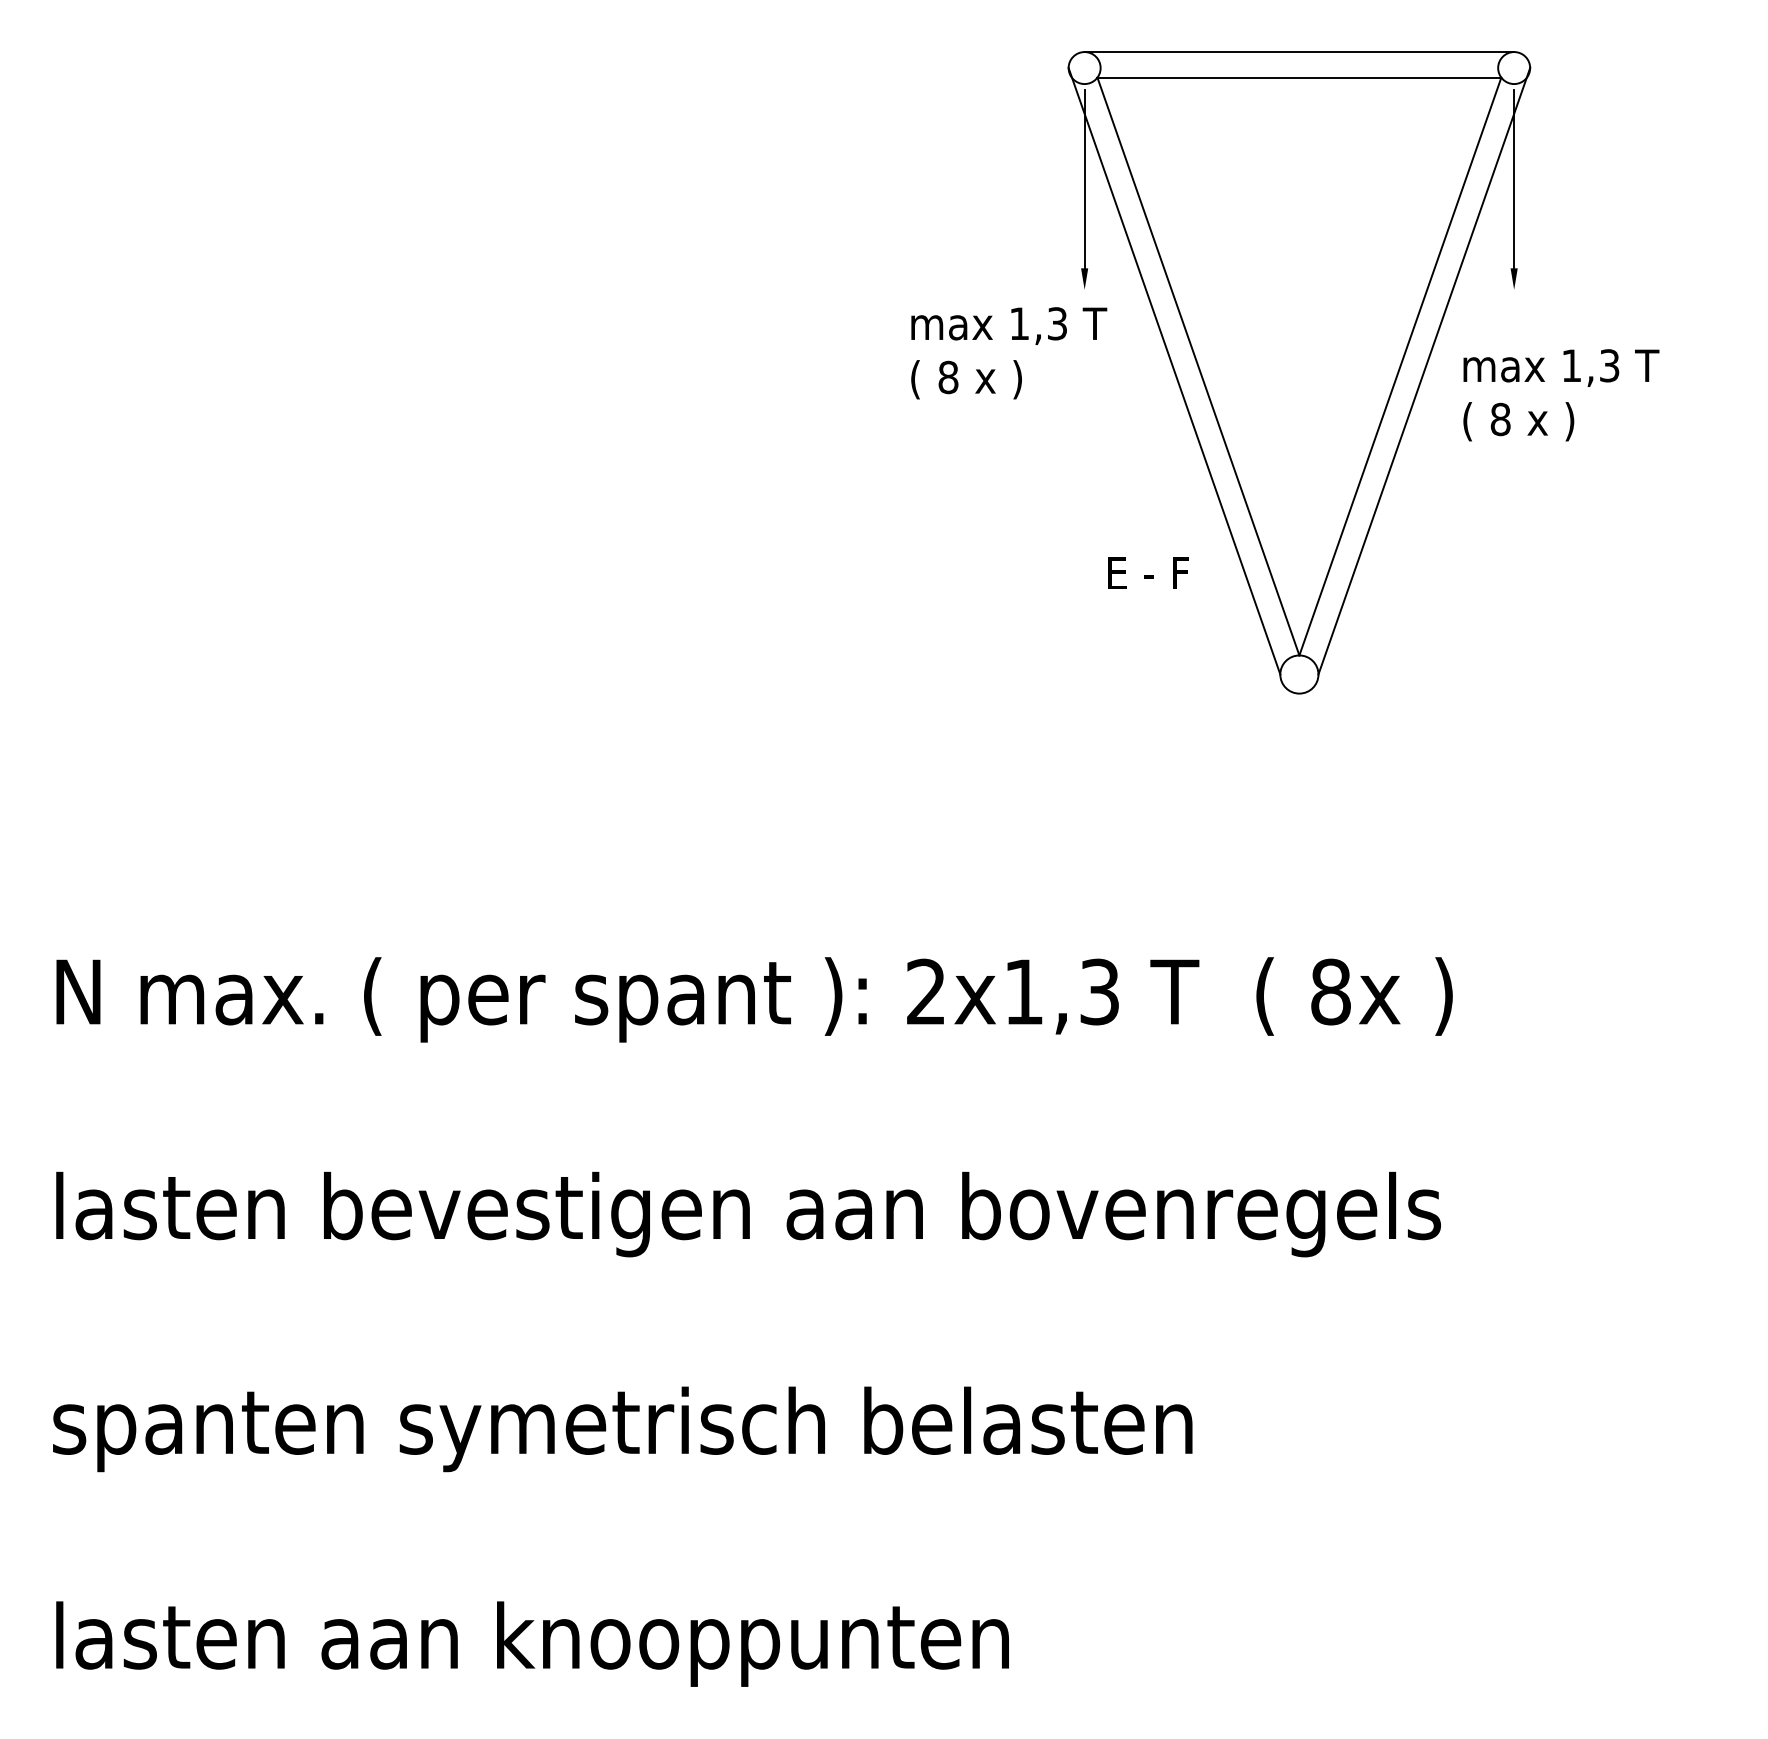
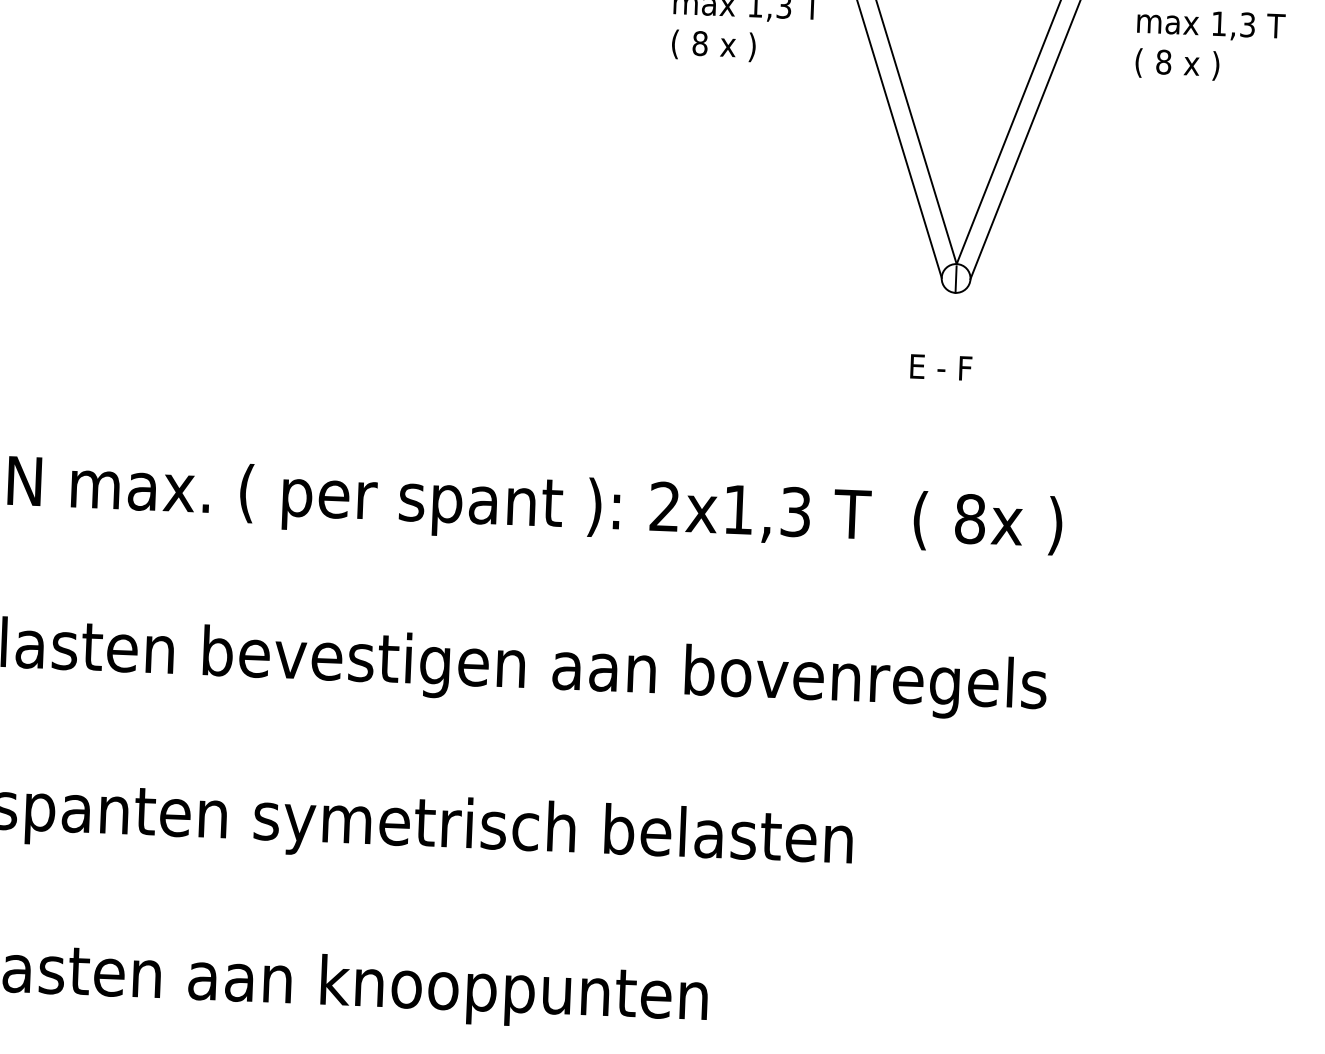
text: (1561, 395) -> (1210, 45), moved
text: (1148, 572) -> (941, 367), moved
line: (1299, 675) -> (956, 279), added

